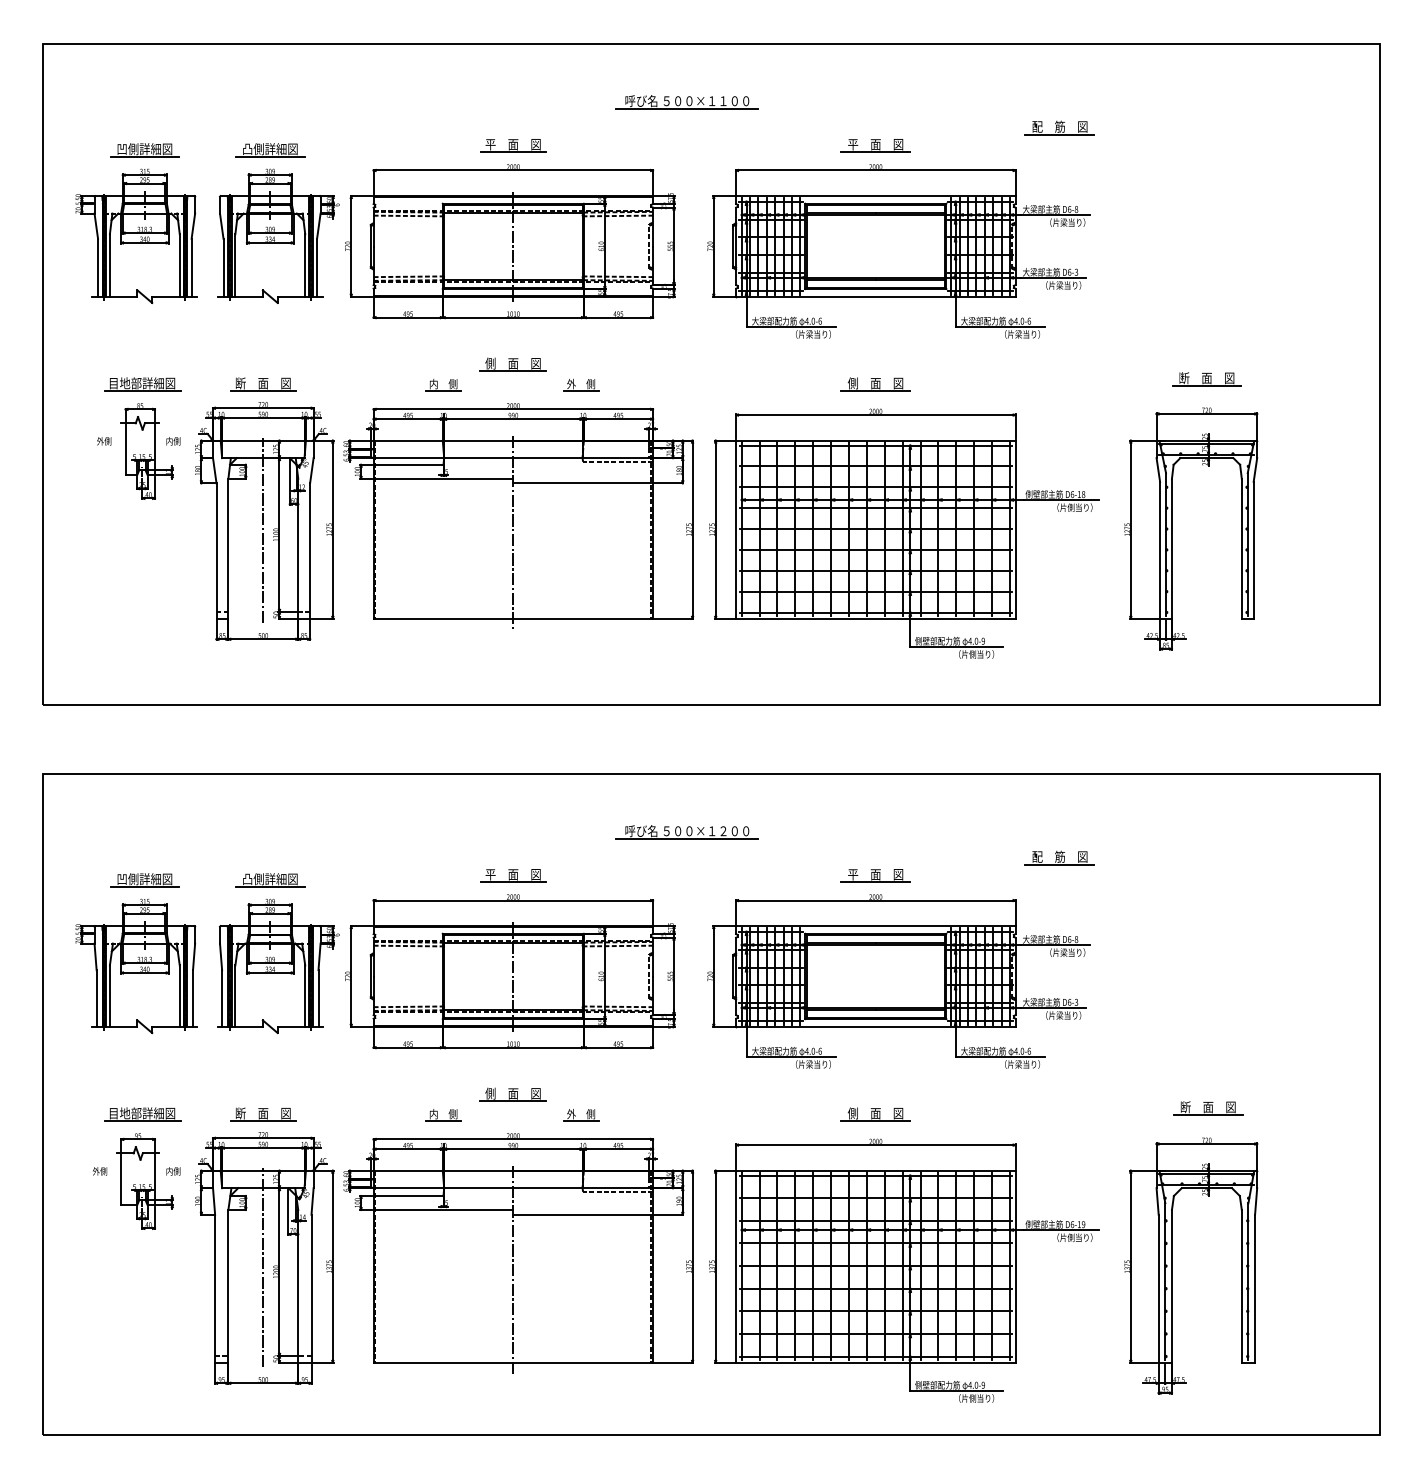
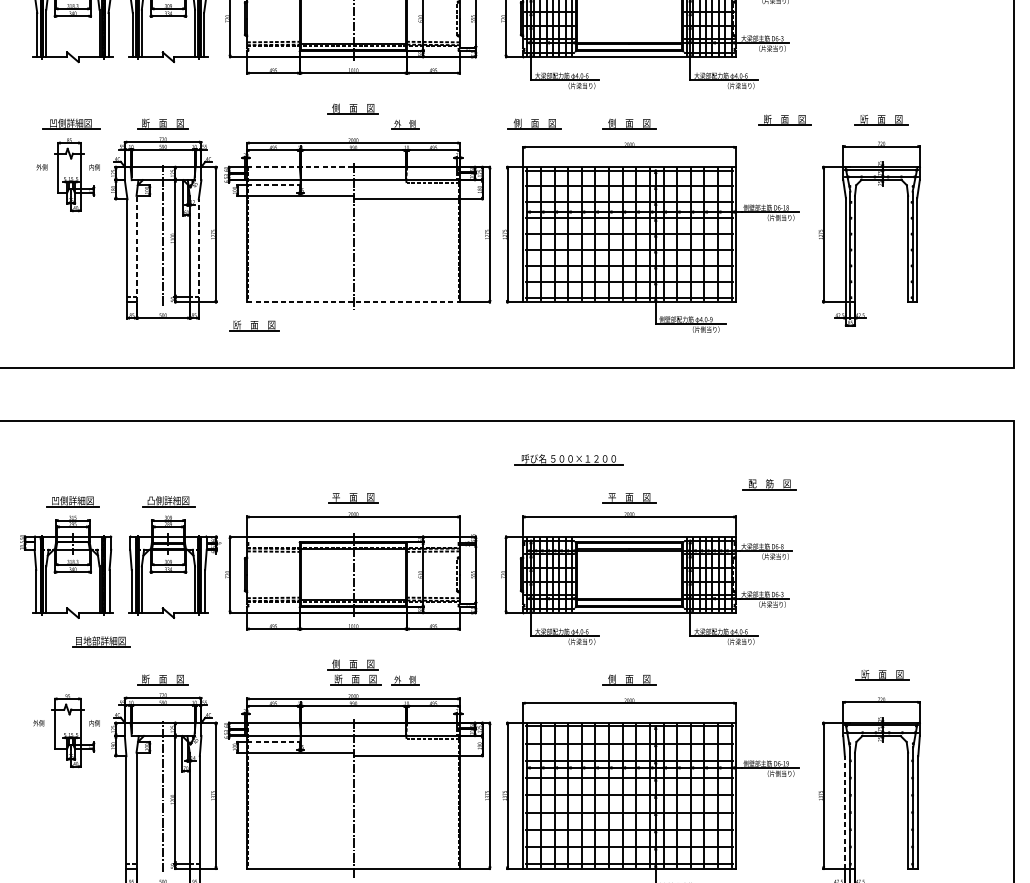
part: (1079, 379) -> (784, 120), added
text: (142, 383) -> (71, 123), 目地部詳細図 -> 凹側詳細図
part: (751, 384) -> (534, 124), added
part: (443, 385) -> (300, 124), removed
line: (443, 440) -> (300, 166), solid -> dashed
line: (408, 464) -> (273, 185), solid -> dashed
line: (228, 548) -> (136, 248), solid -> dashed
line: (310, 551) -> (199, 251), solid -> dashed
line: (513, 618) -> (353, 302), solid -> dashed
part: (383, 649) -> (254, 325), added
part: (686, 832) -> (568, 459), moved
part: (142, 1114) -> (100, 641), moved
part: (516, 1114) -> (355, 679), added
part: (443, 1115) -> (300, 680), removed
line: (408, 1196) -> (273, 742), solid -> dashed
line: (1158, 1288) -> (844, 812), solid -> dashed

